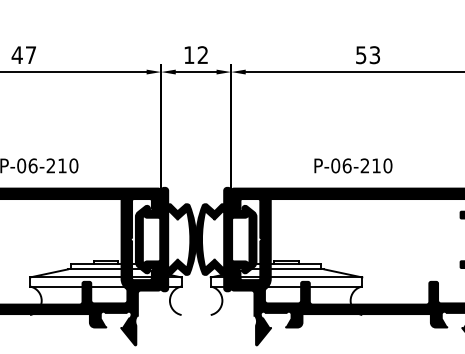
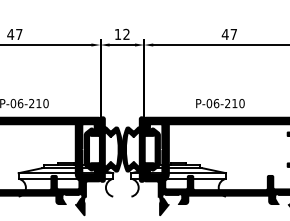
text: (366, 55) -> (228, 34), 53 -> 47

